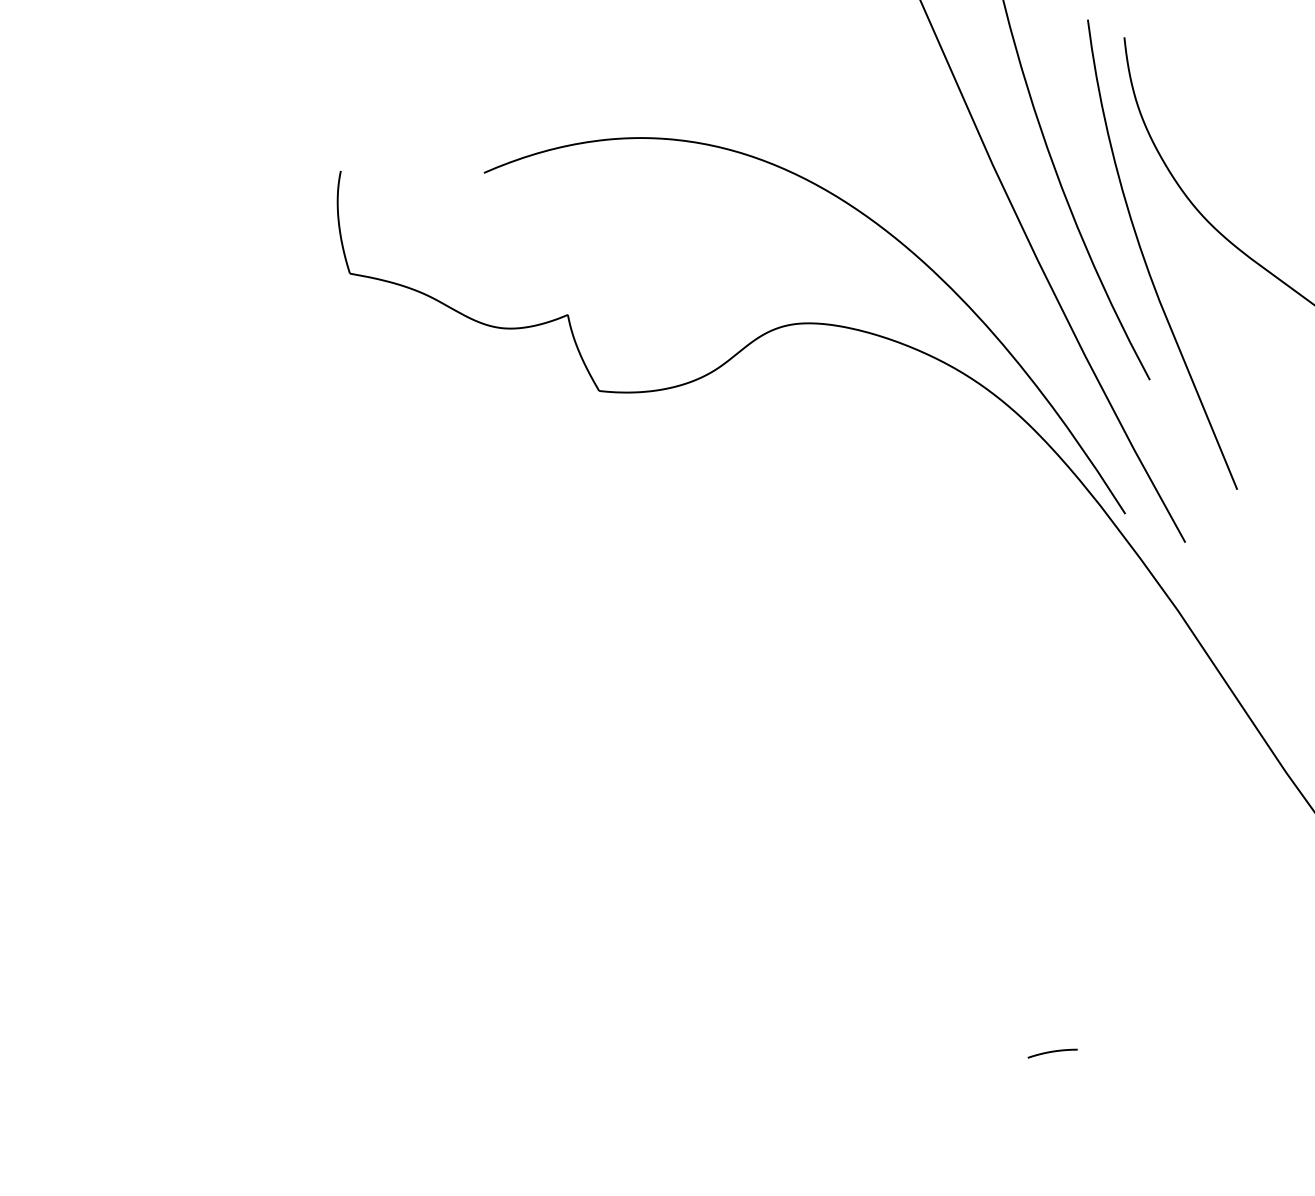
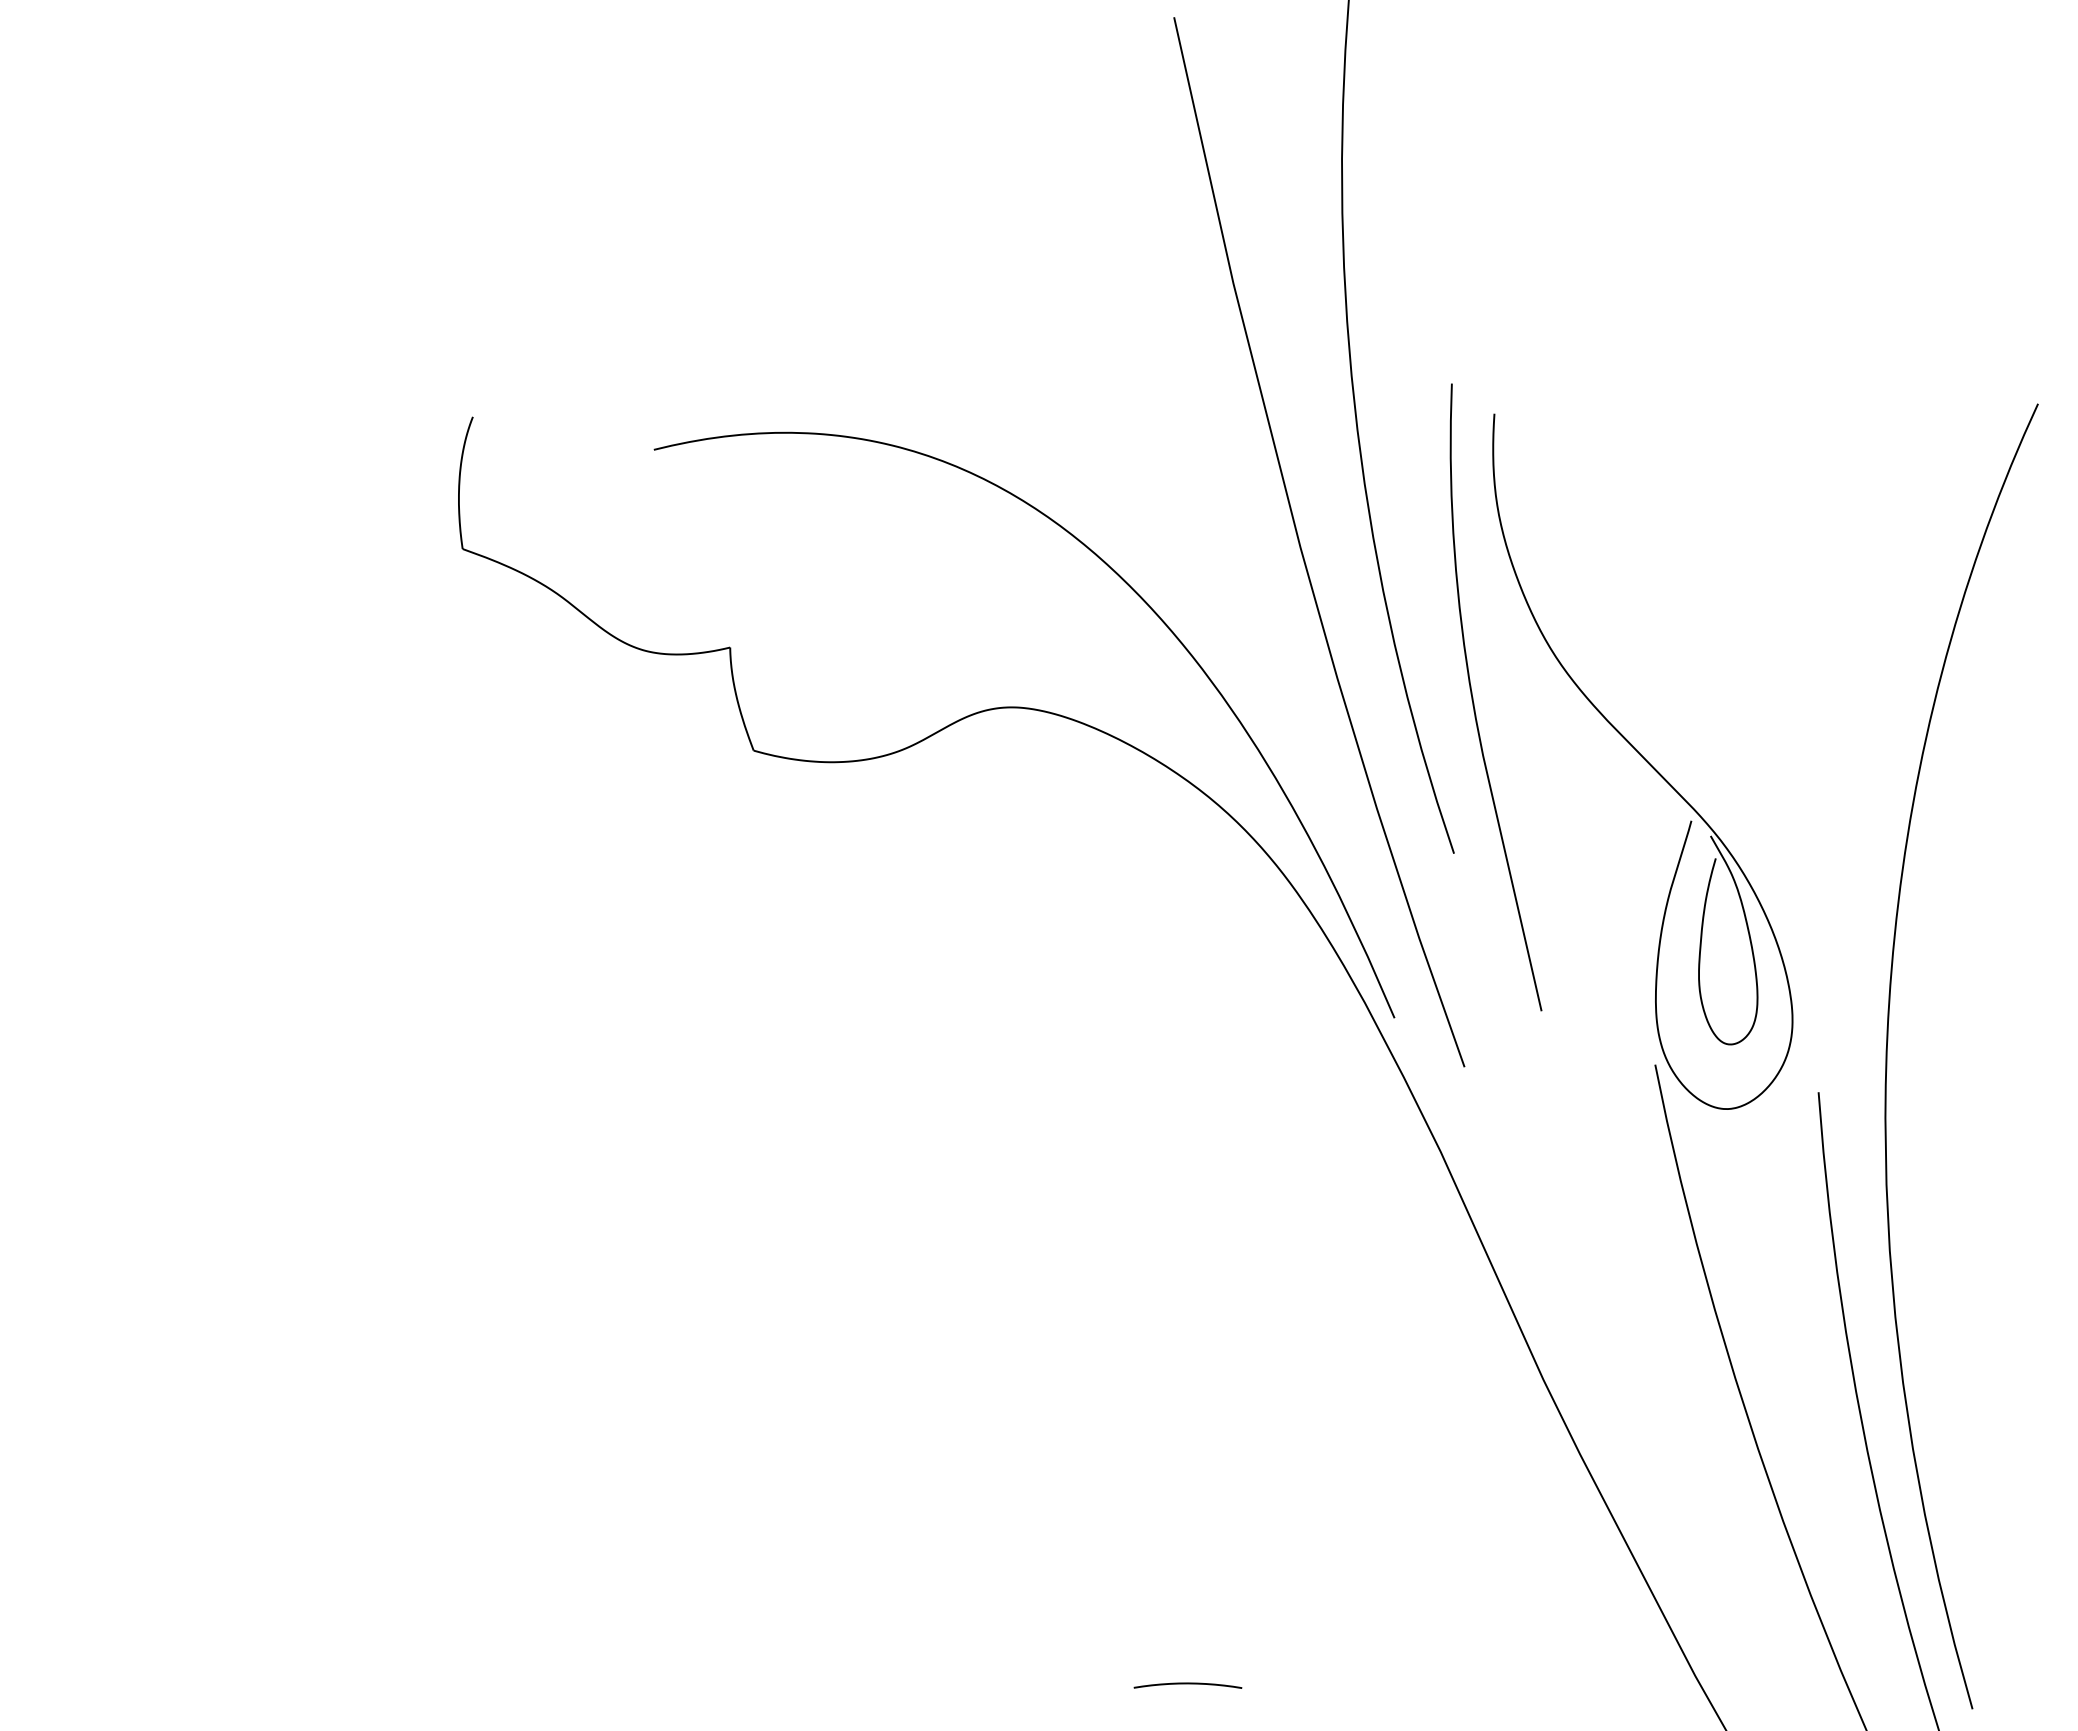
part: (1052, 1052) -> (1187, 1685), size x1.67

